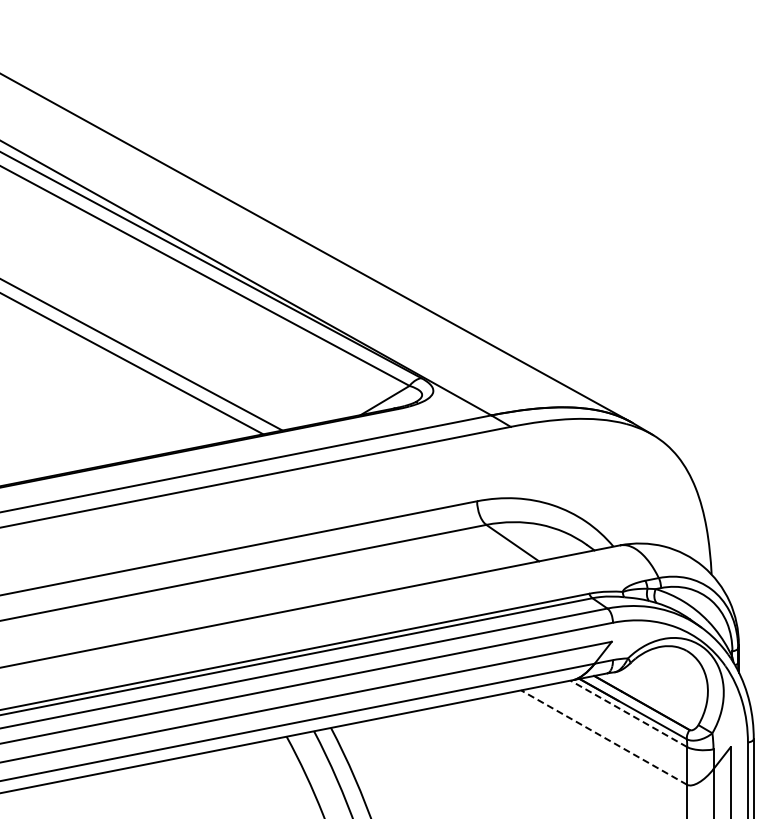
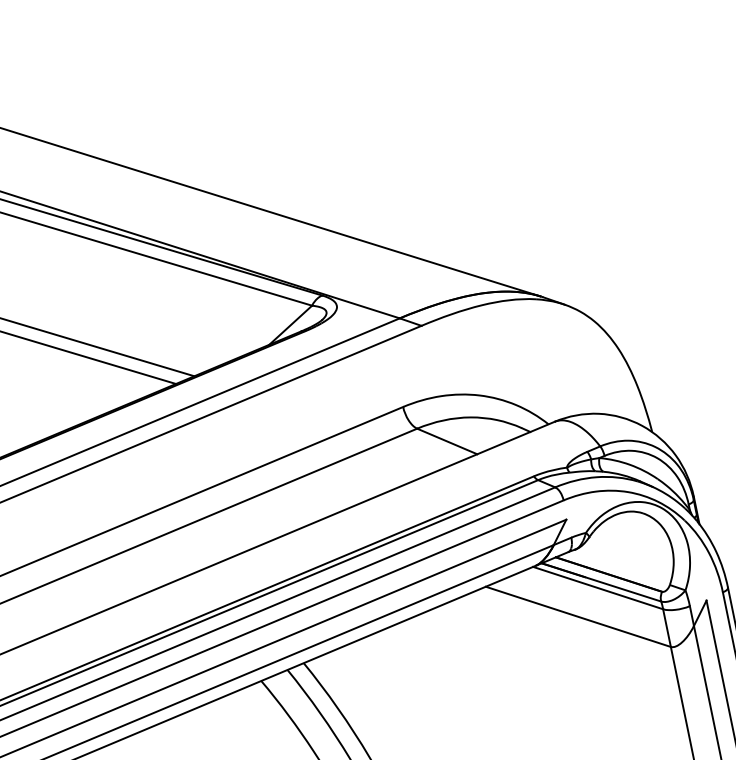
line: (628, 713) -> (597, 587), dashed -> solid
line: (603, 737) -> (577, 616), dashed -> solid

